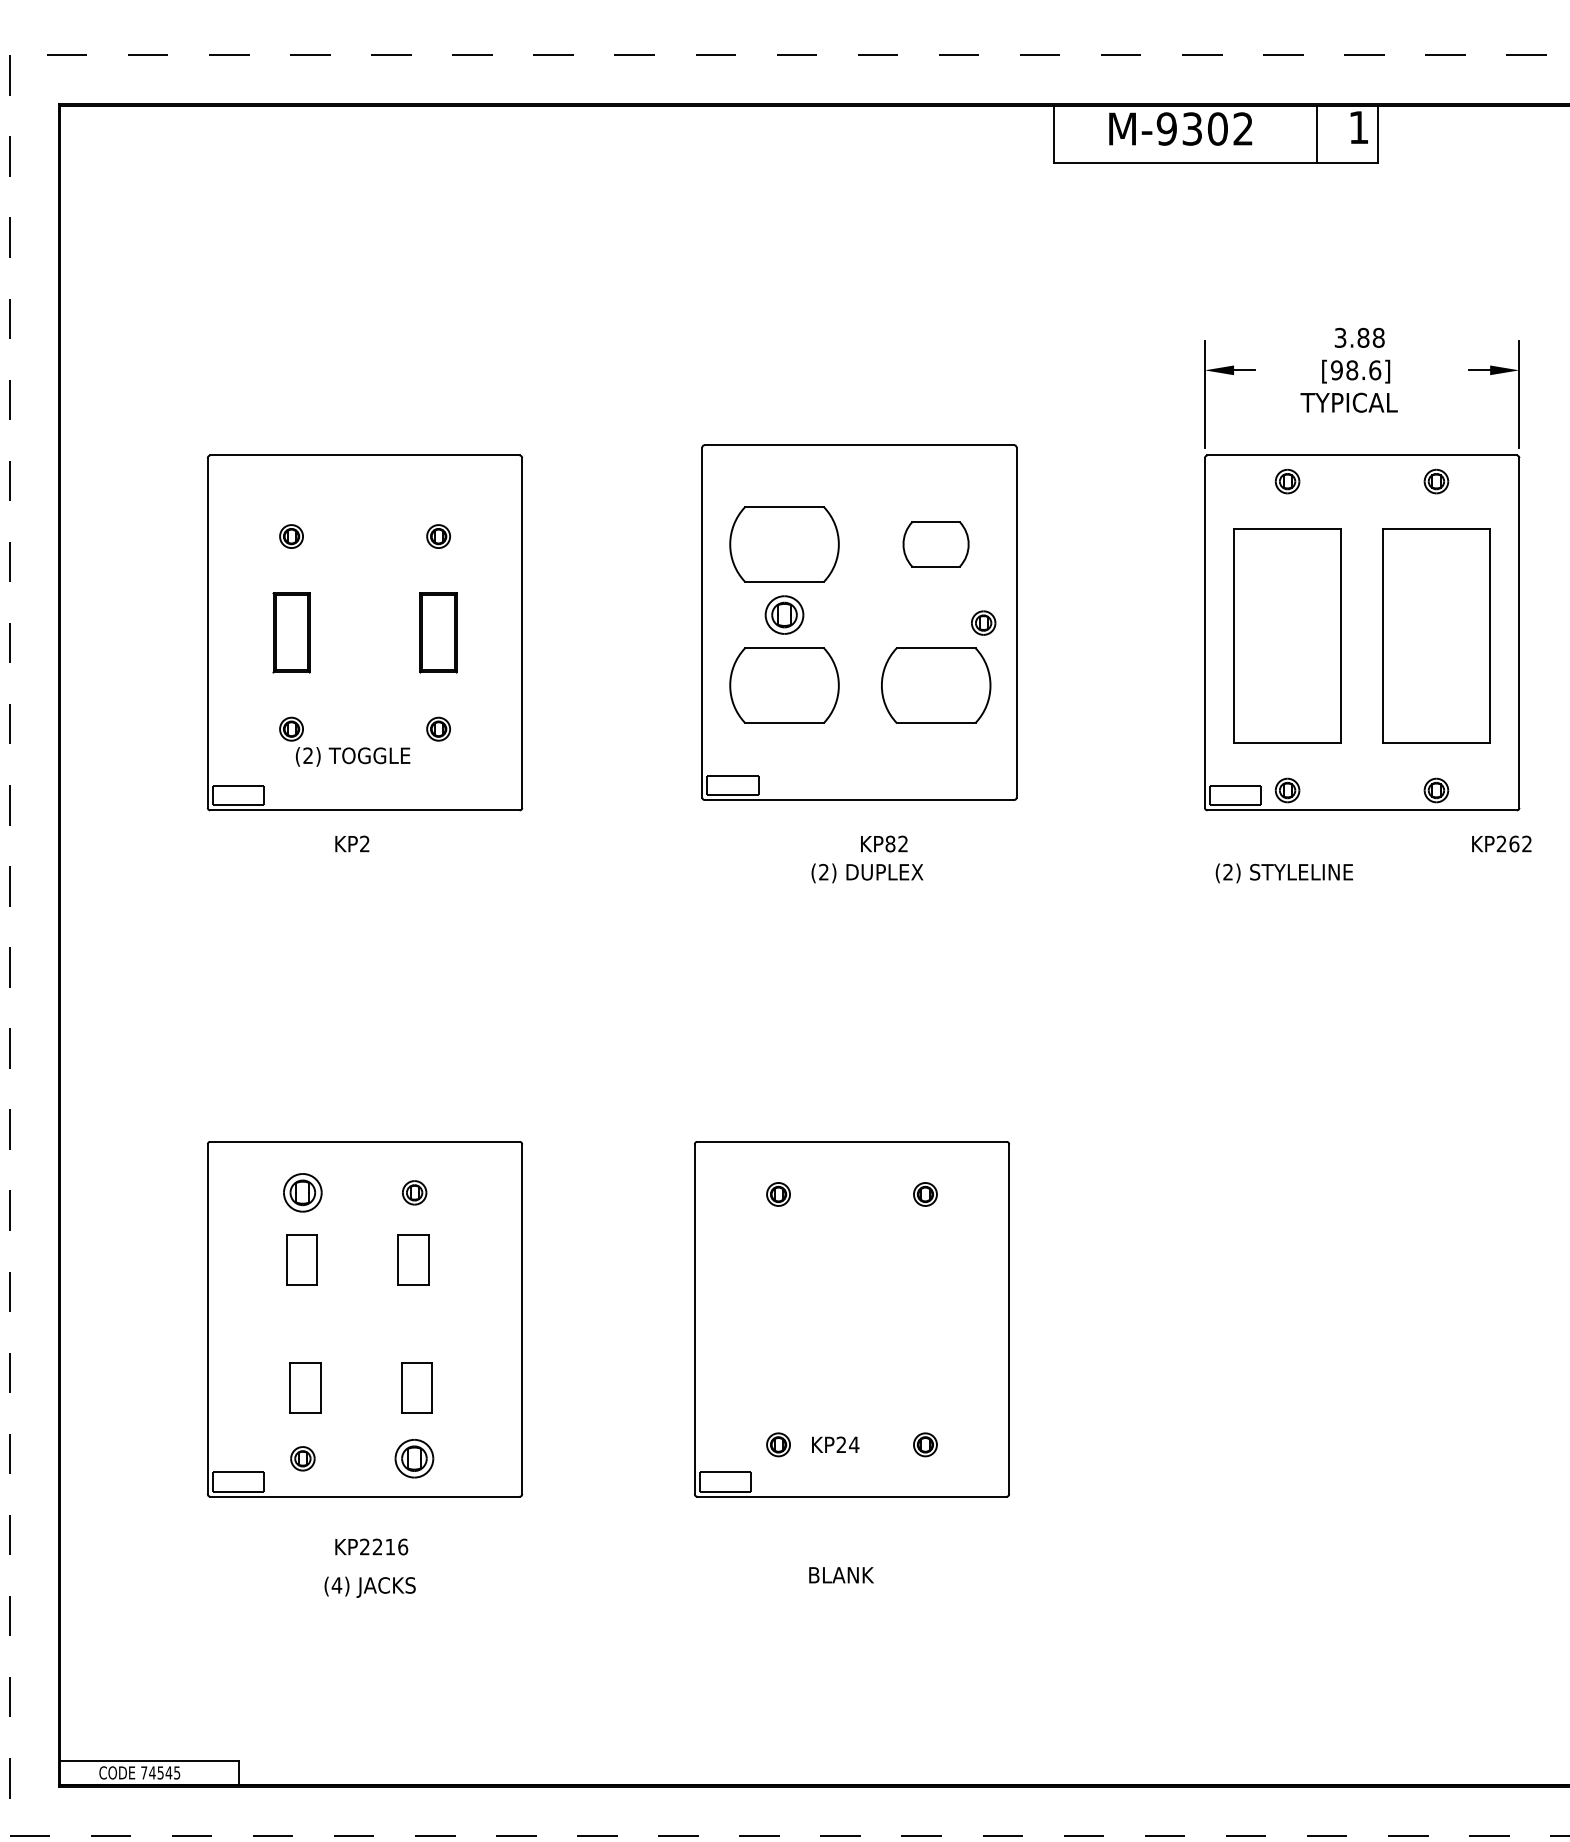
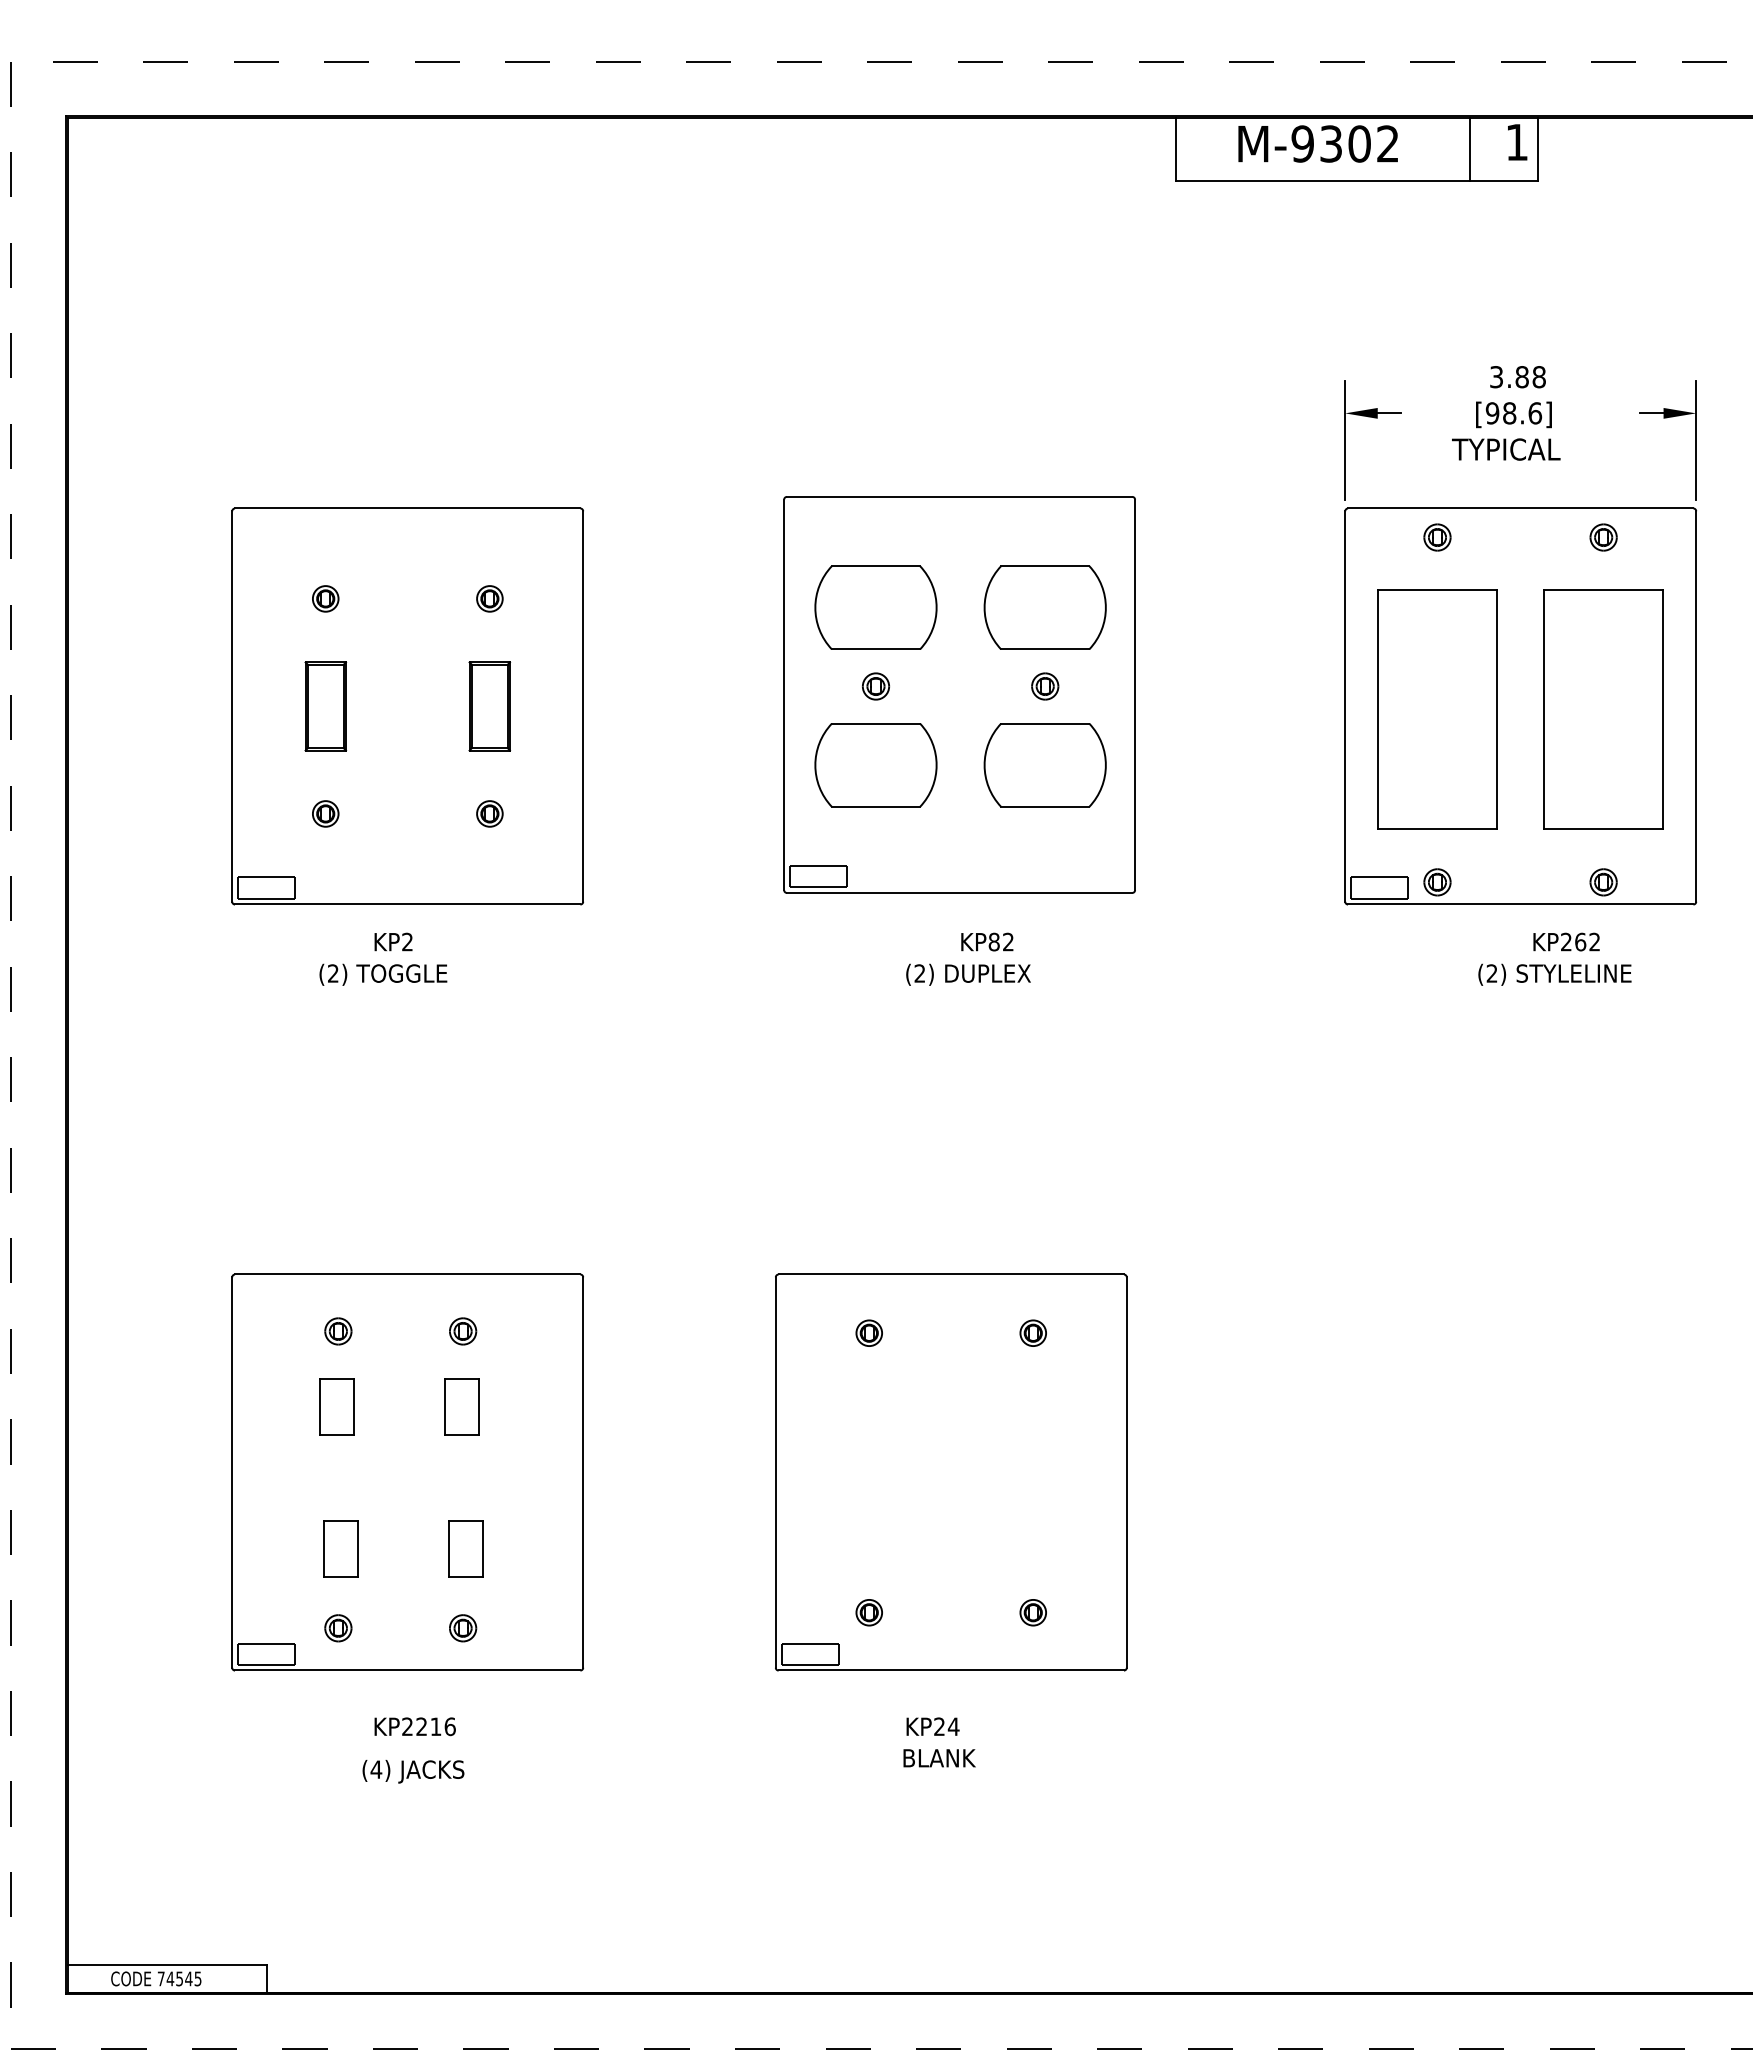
part: (935, 544) -> (1044, 607), size x1.67
part: (784, 615) -> (875, 686), size x0.62
part: (983, 623) -> (1045, 686), moved
text: (353, 756) -> (383, 974), moved
text: (1501, 843) -> (1566, 941), moved
text: (1284, 873) -> (1554, 974), moved
part: (303, 1192) -> (338, 1331), size x0.62
text: (835, 1444) -> (932, 1726), moved
part: (414, 1458) -> (463, 1628), size x0.62

